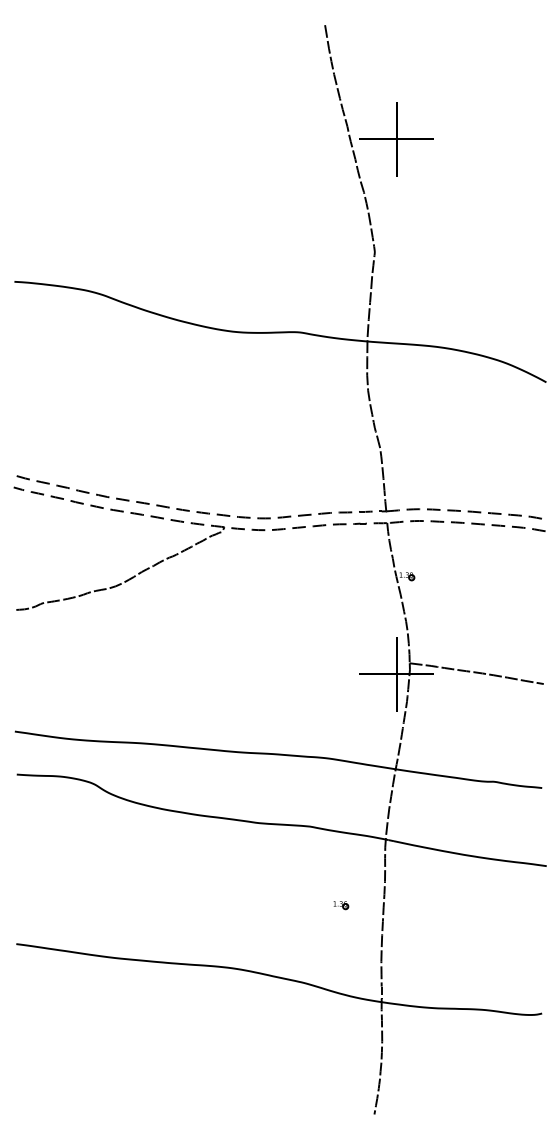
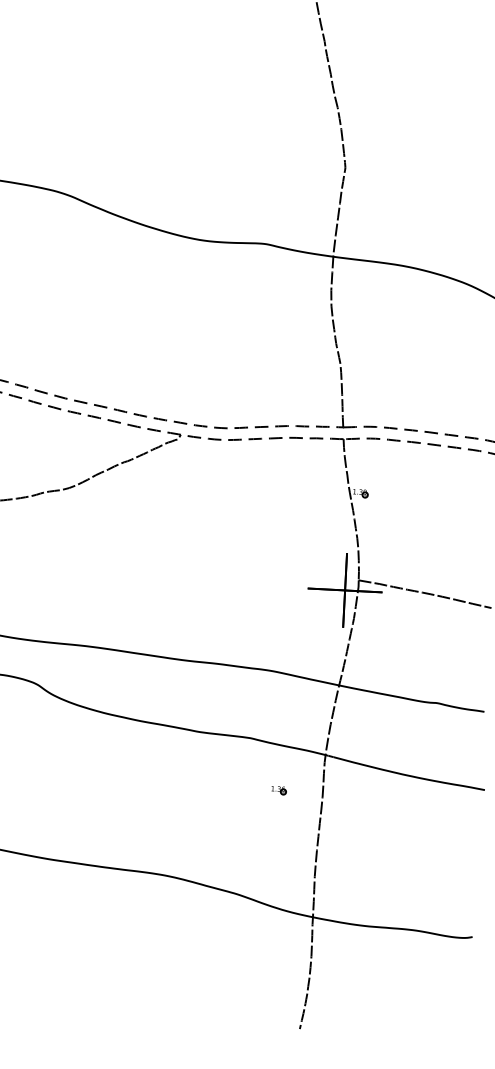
part: (396, 139) -> (372, 56), removed
part: (341, 905) -> (279, 790), moved

